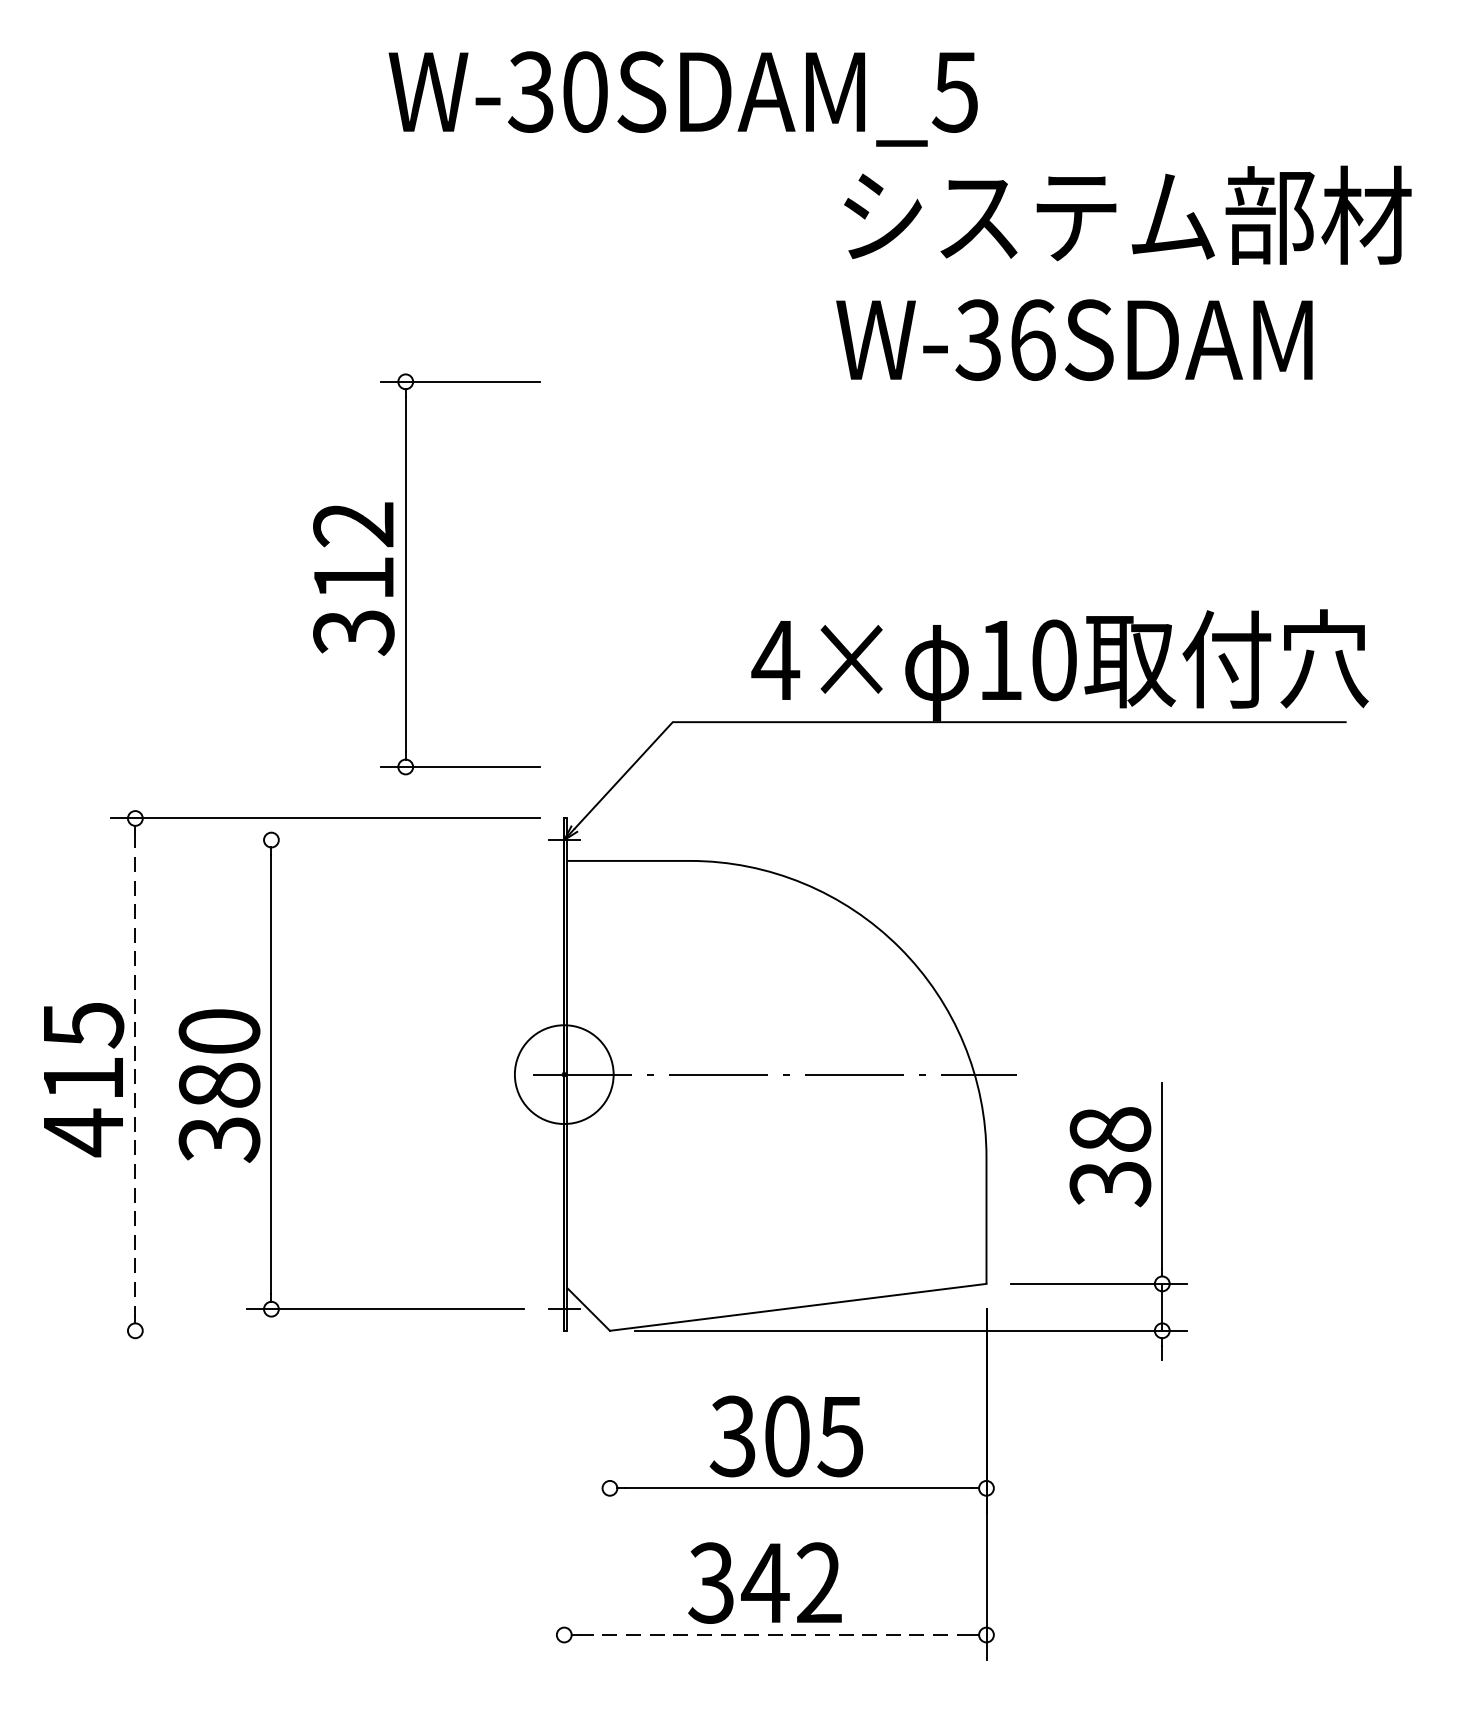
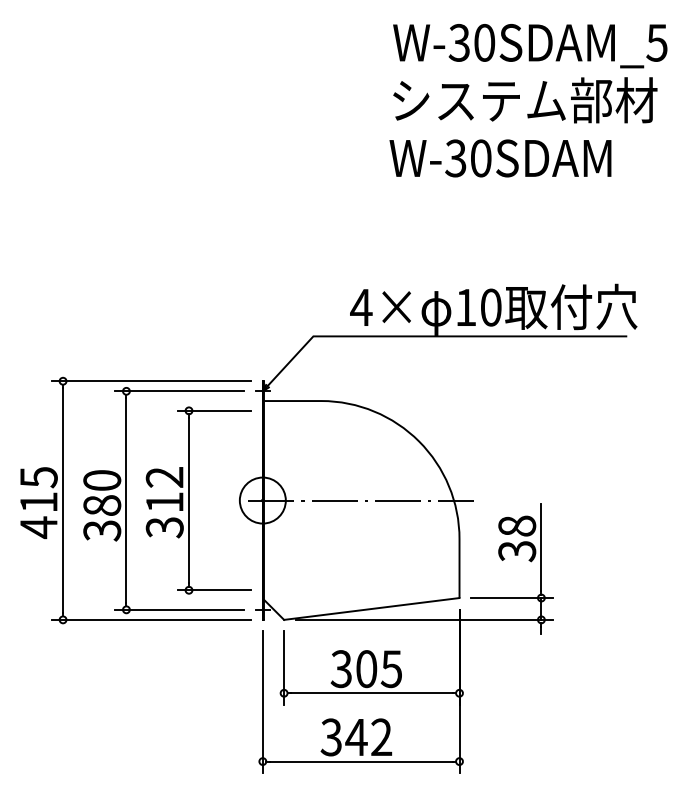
text: (683, 99) -> (530, 46), moved
text: (1033, 340) -> (481, 158), W-36SDAM -> W-30SDAM
part: (406, 574) -> (189, 500), moved
line: (385, 840) -> (179, 391), added
line: (136, 1076) -> (63, 501), dashed -> solid
line: (325, 1329) -> (151, 619), added
line: (610, 1433) -> (284, 667), added
line: (563, 1508) -> (262, 702), added
line: (773, 1634) -> (360, 761), dashed -> solid

